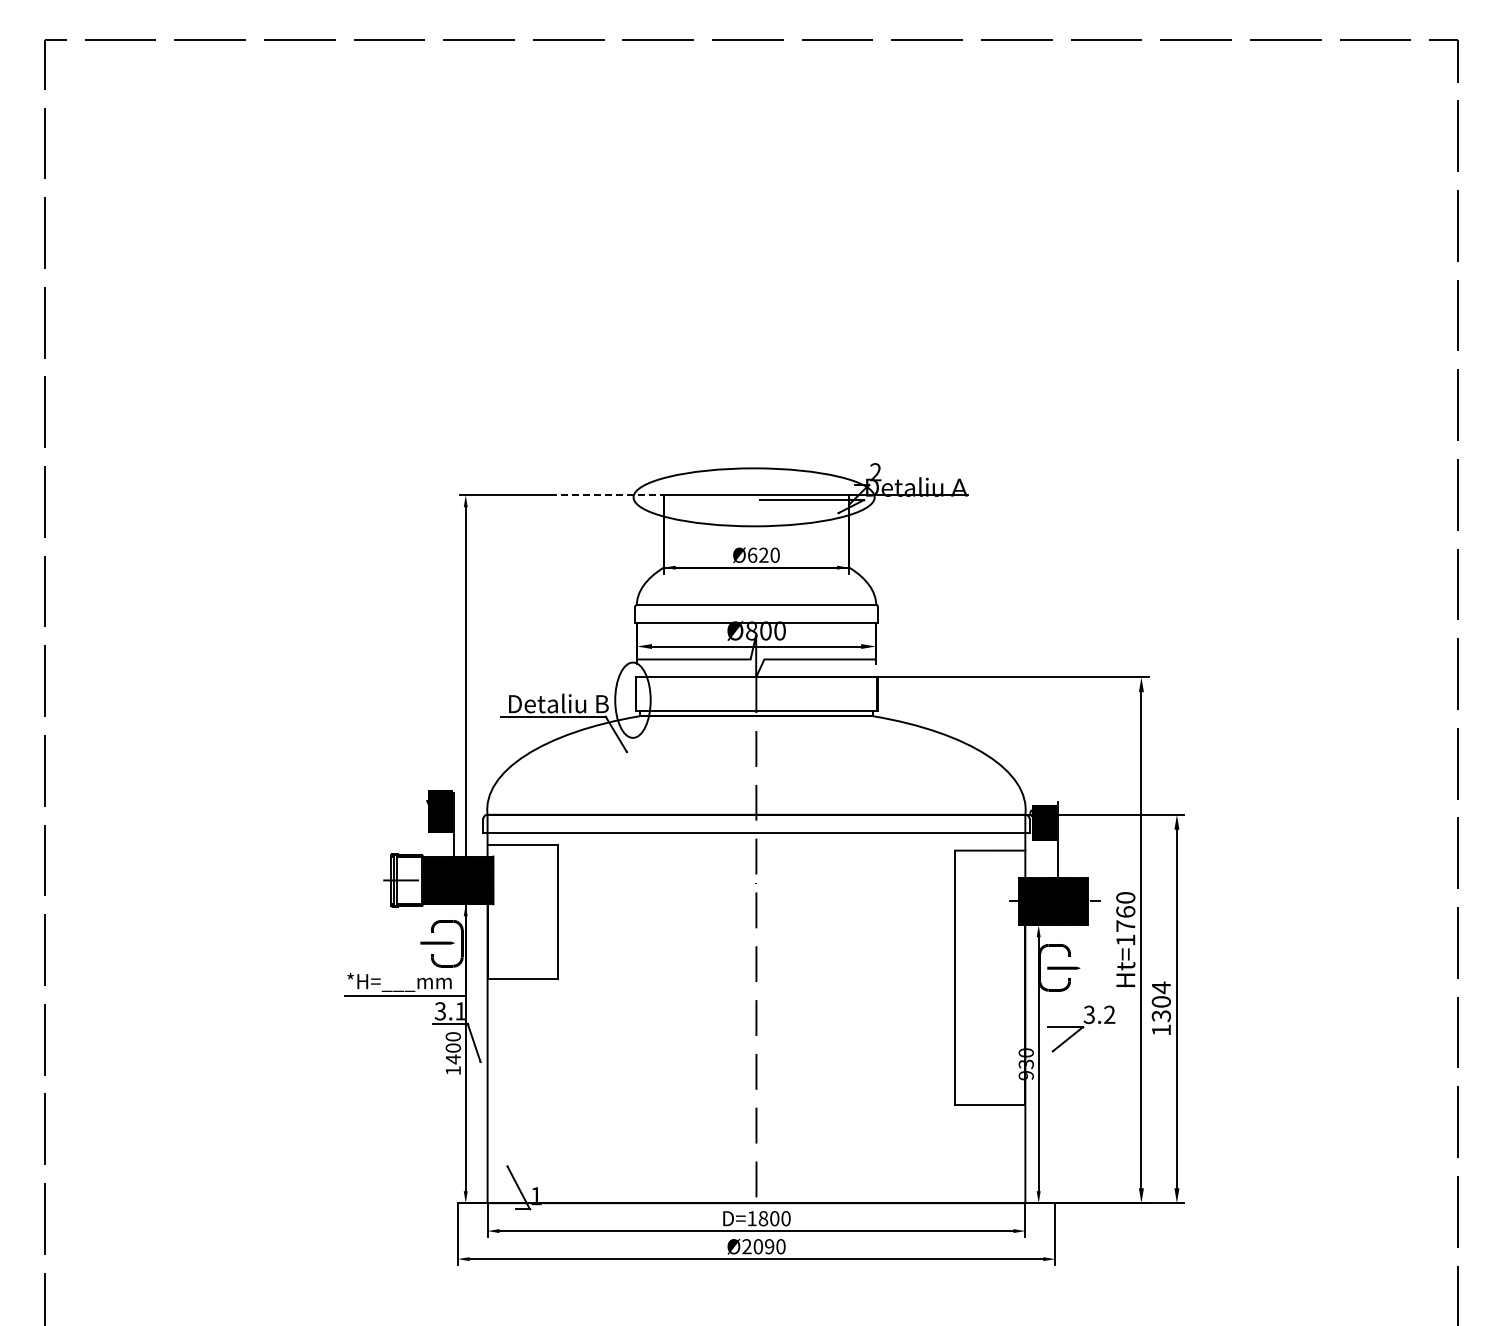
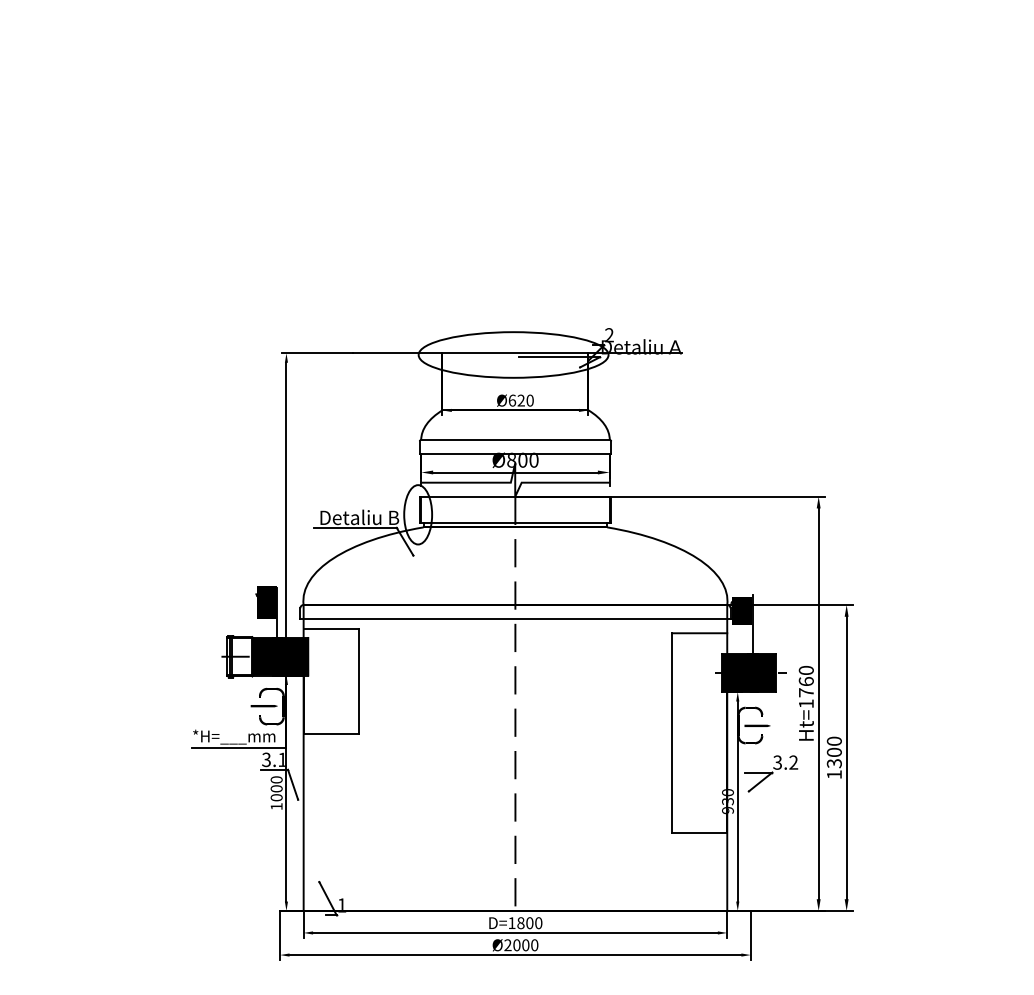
line: (607, 495) -> (398, 353), dashed -> solid
text: (1160, 987) -> (833, 741), 1304 -> 1300
text: (452, 1059) -> (276, 797), 1400 -> 1000
text: (769, 1246) -> (525, 945), Ø2090 -> Ø2000

